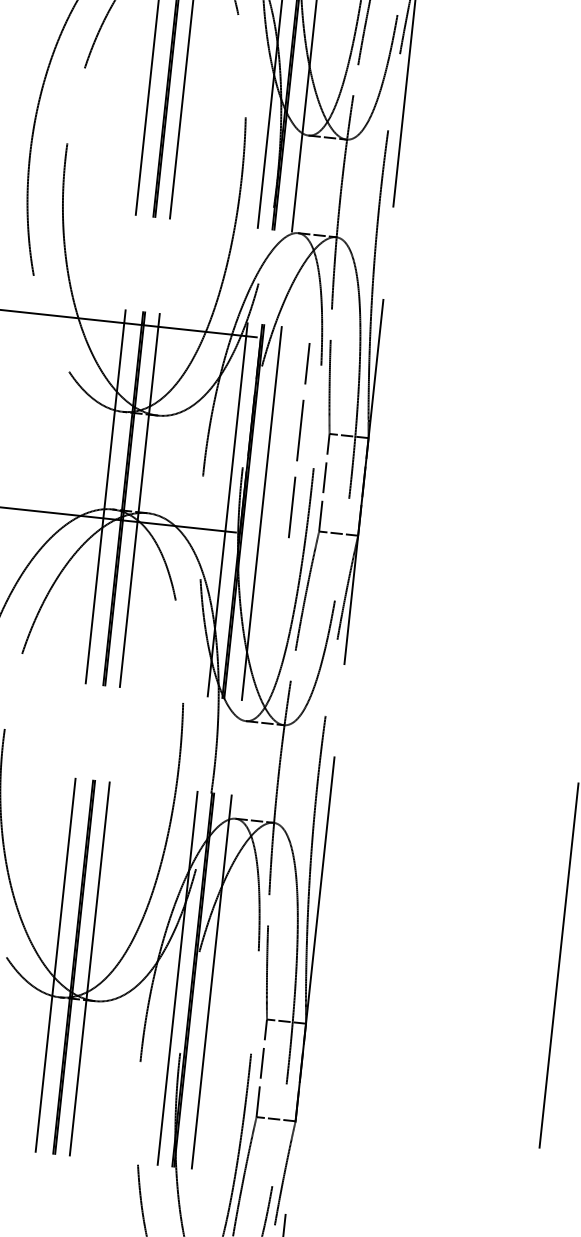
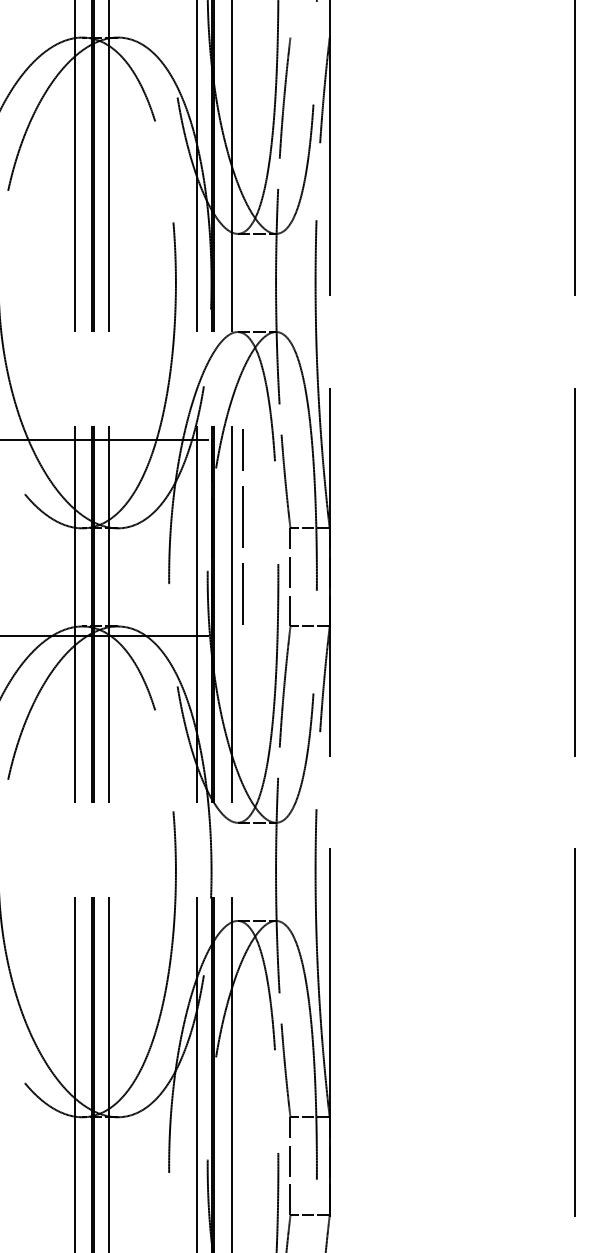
line: (298, 439) -> (242, 526), moved

